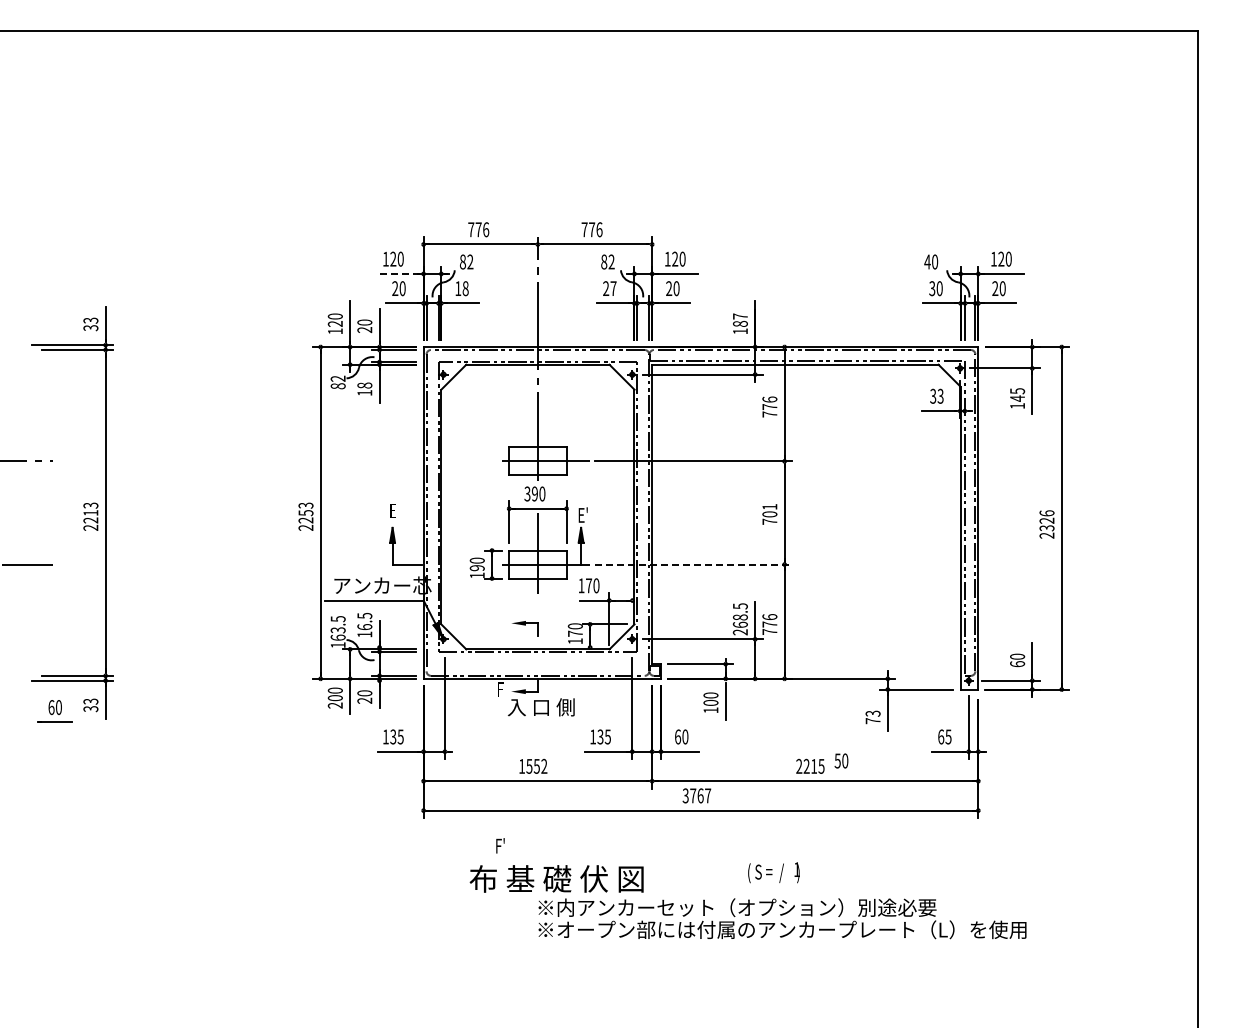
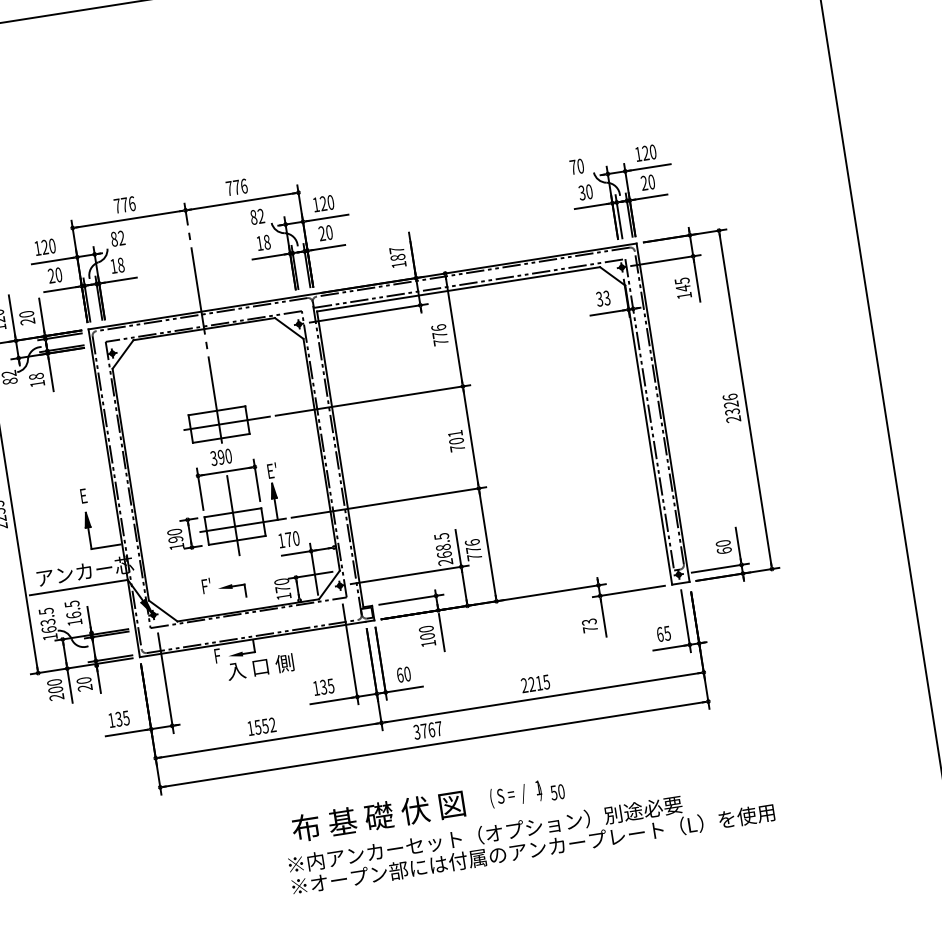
text: (927, 261) -> (573, 166), 40 -> 70
line: (398, 273) -> (52, 260), dashed -> solid
text: (609, 288) -> (263, 242), 27 -> 18
line: (694, 564) -> (389, 502), dashed -> solid
text: (841, 760) -> (557, 791), moved
text: (500, 845) -> (206, 585), moved
text: (556, 878) -> (378, 815), moved

